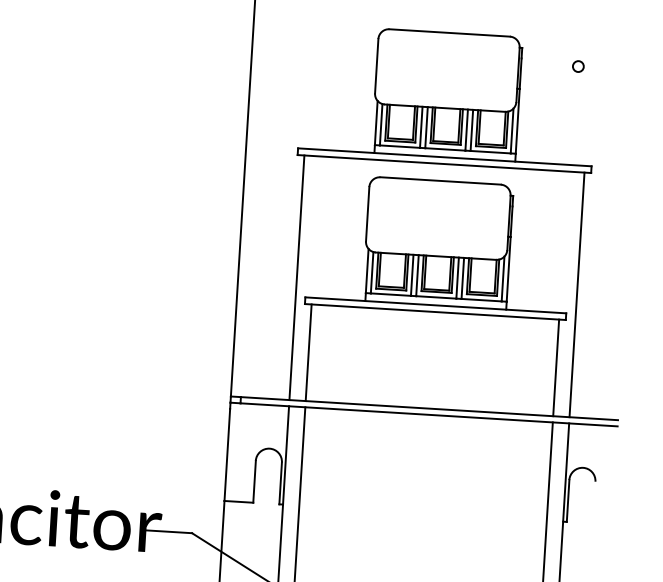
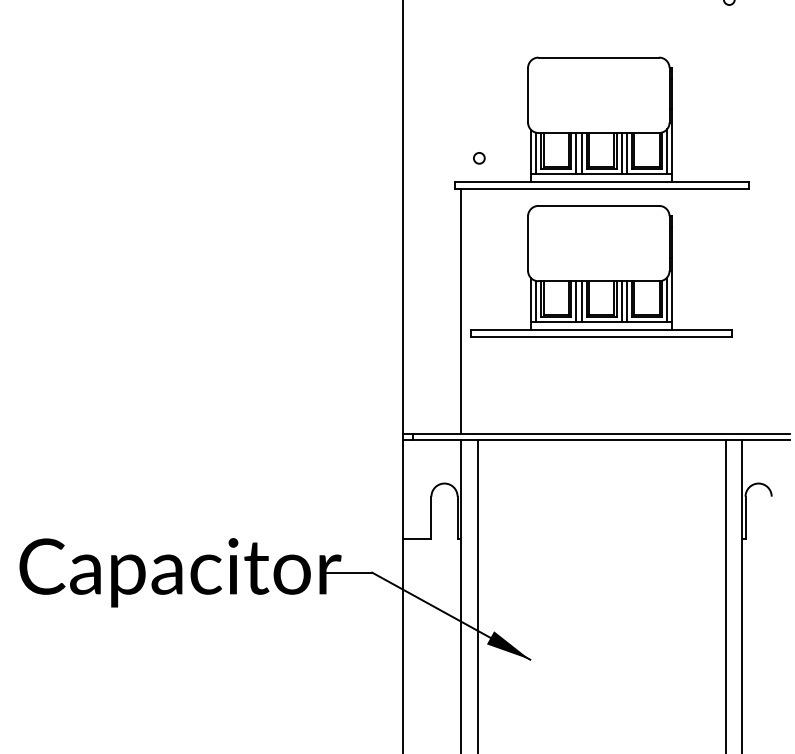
circle: (578, 66) -> (479, 158), moved
line: (576, 294) -> (741, 310), removed
line: (308, 352) -> (477, 385), removed
line: (556, 367) -> (725, 385), removed

